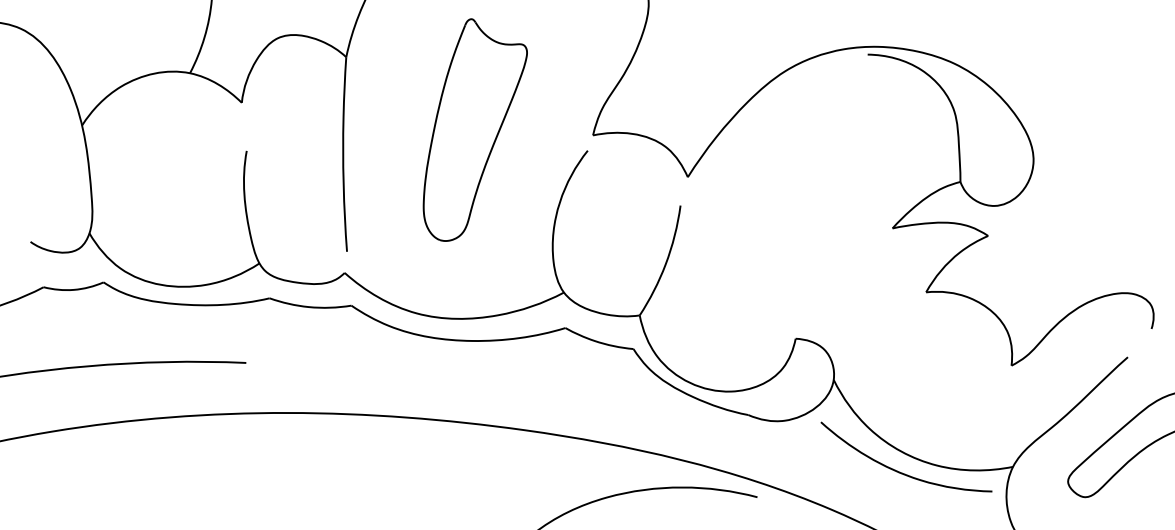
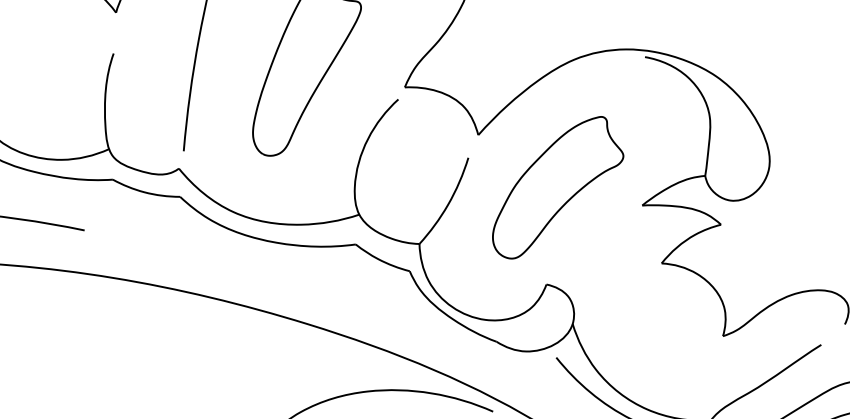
part: (792, 223) -> (559, 187), added

